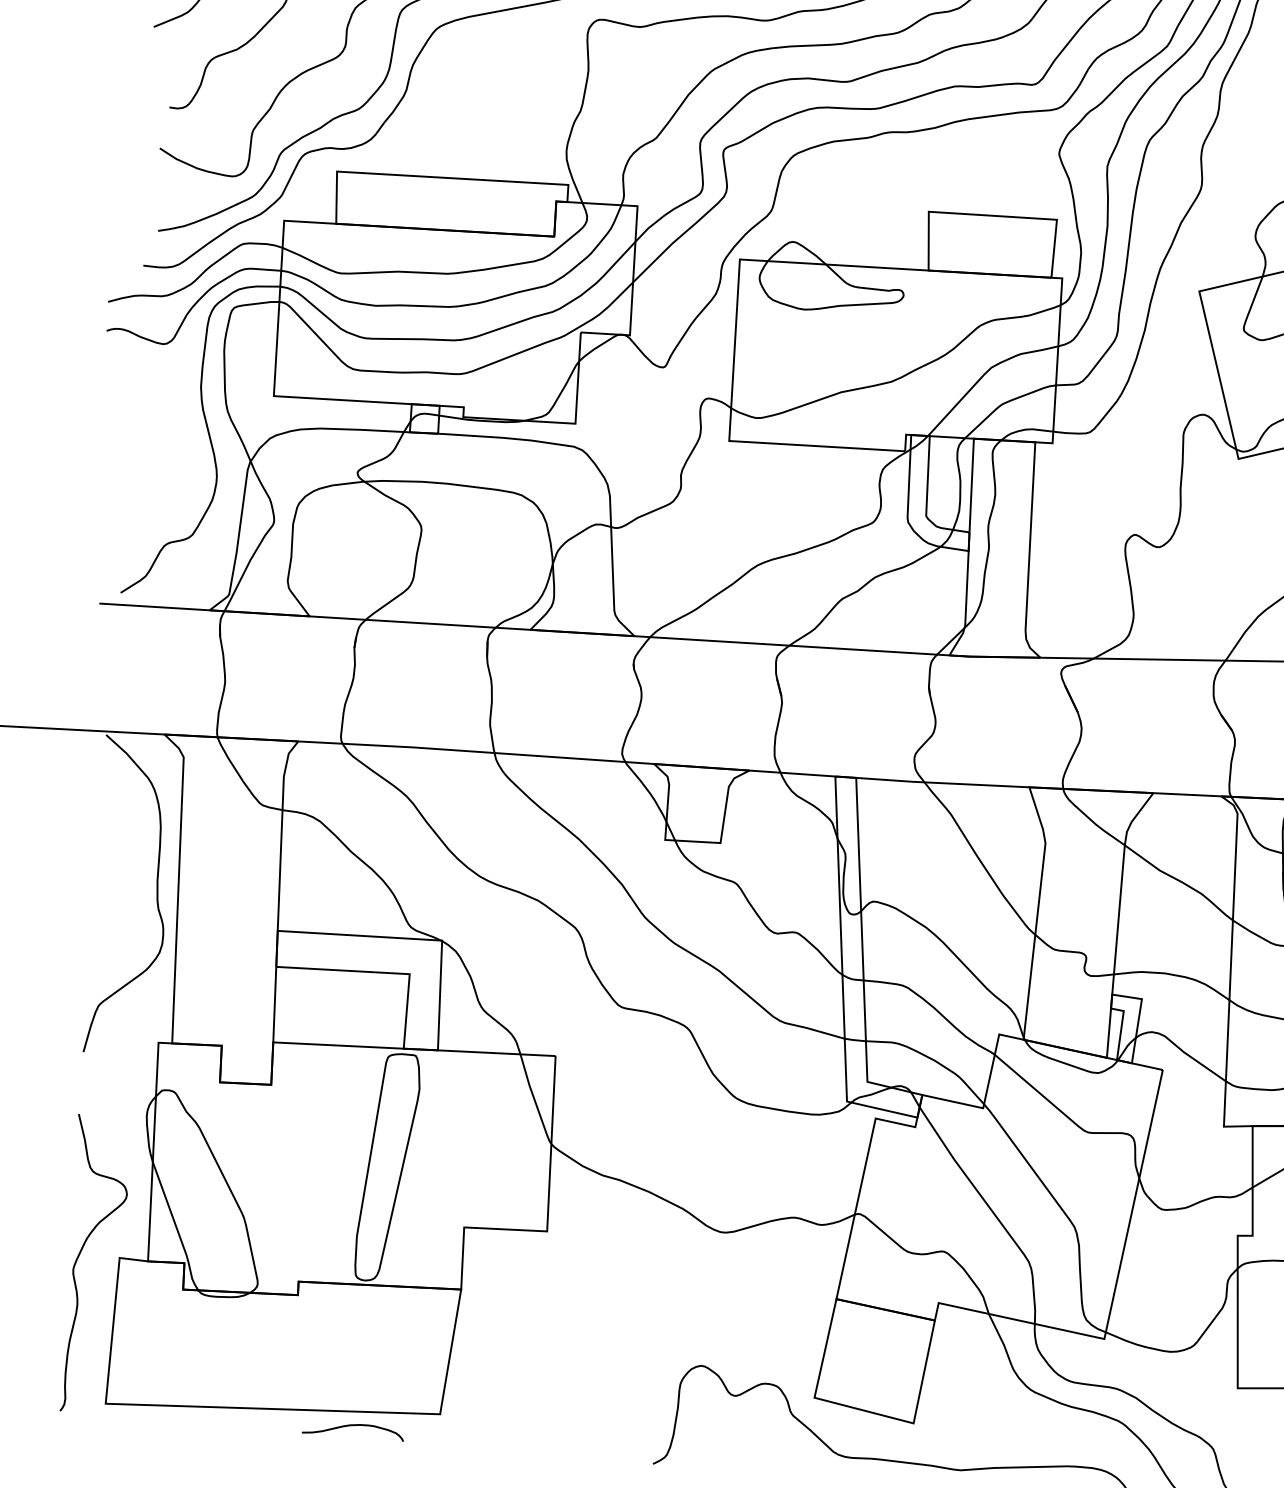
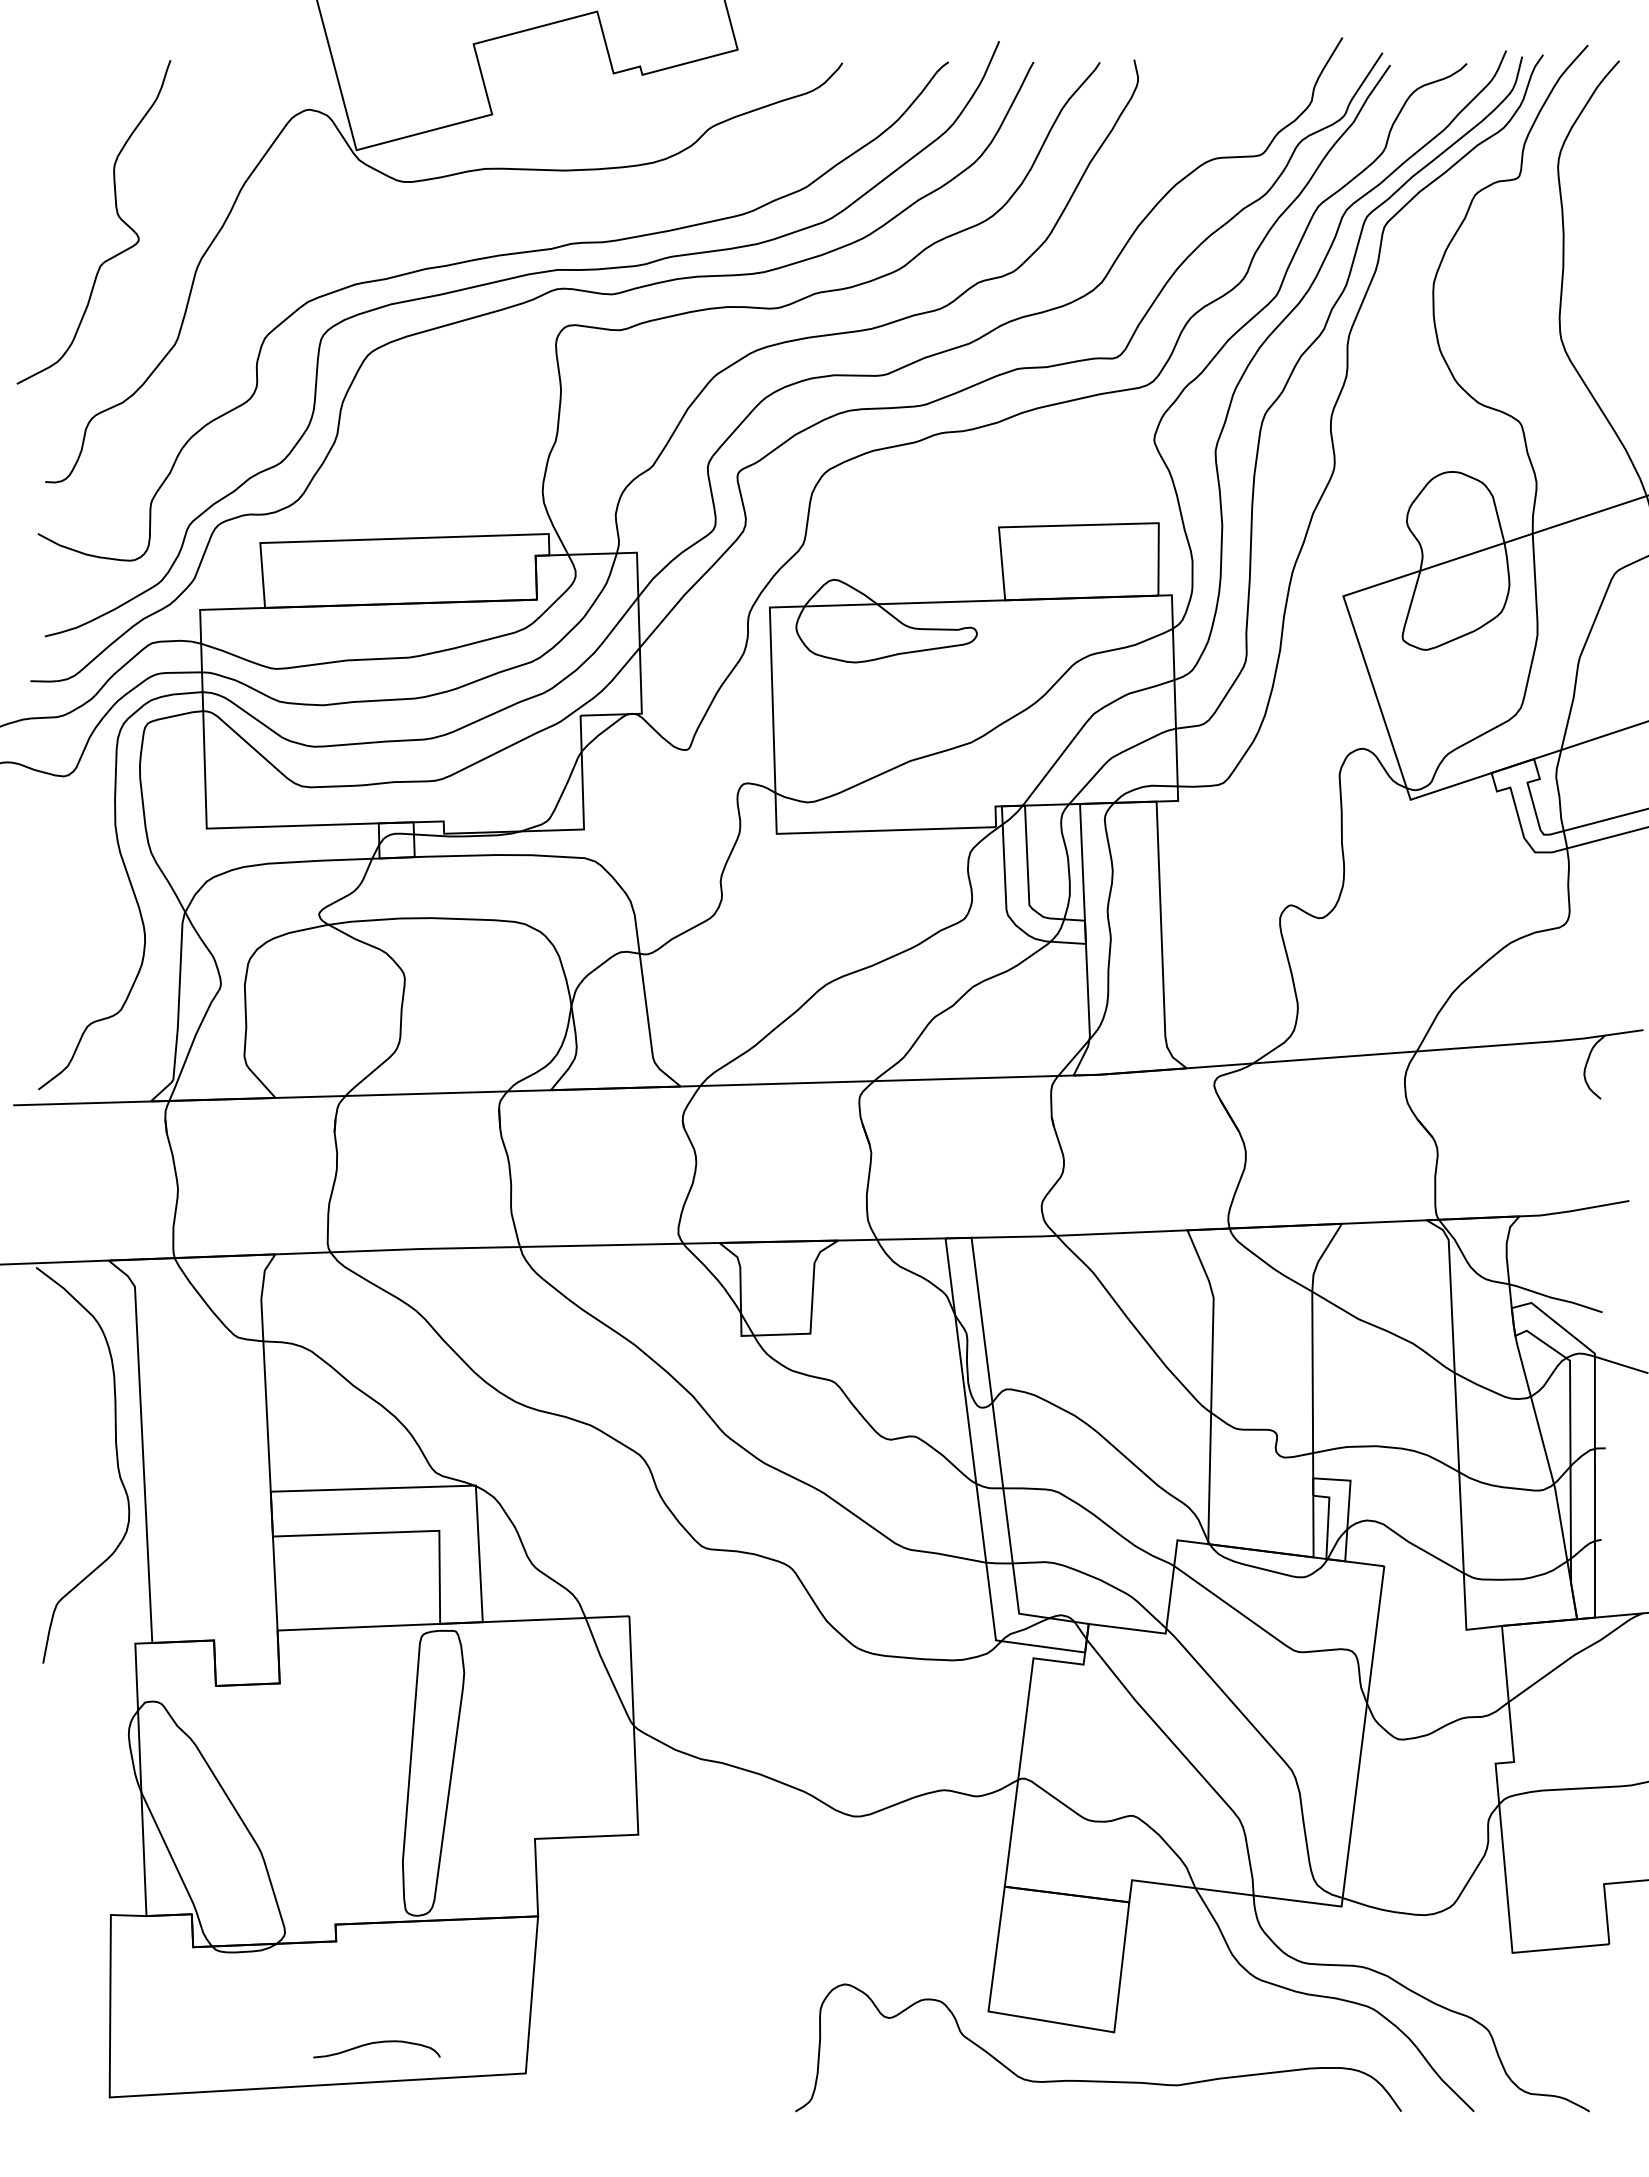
curve: (79, 1257) -> (60, 1918), removed
curve: (353, 1425) -> (376, 2043), moved

